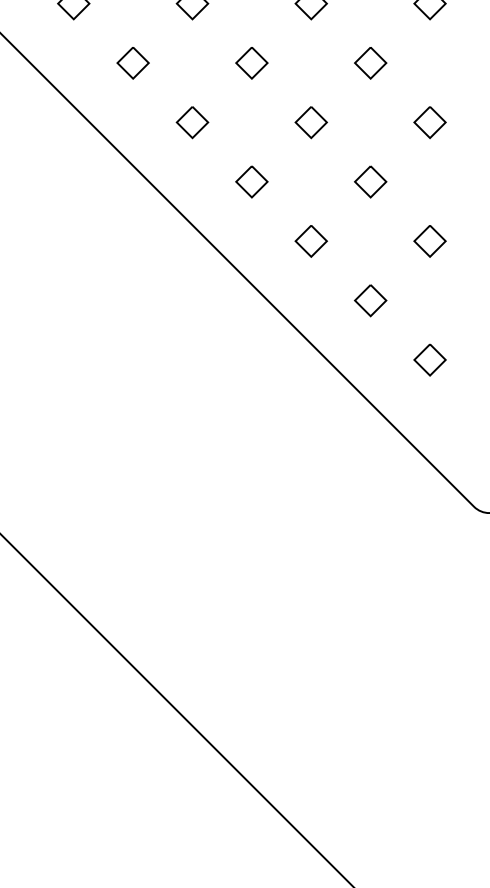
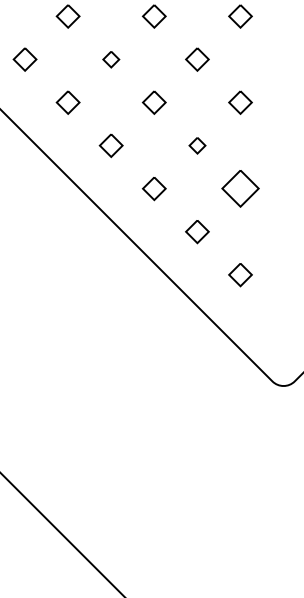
part: (251, 63) -> (110, 59), size x0.7
part: (370, 181) -> (197, 145), size x0.7
part: (429, 241) -> (240, 188), size x1.6

